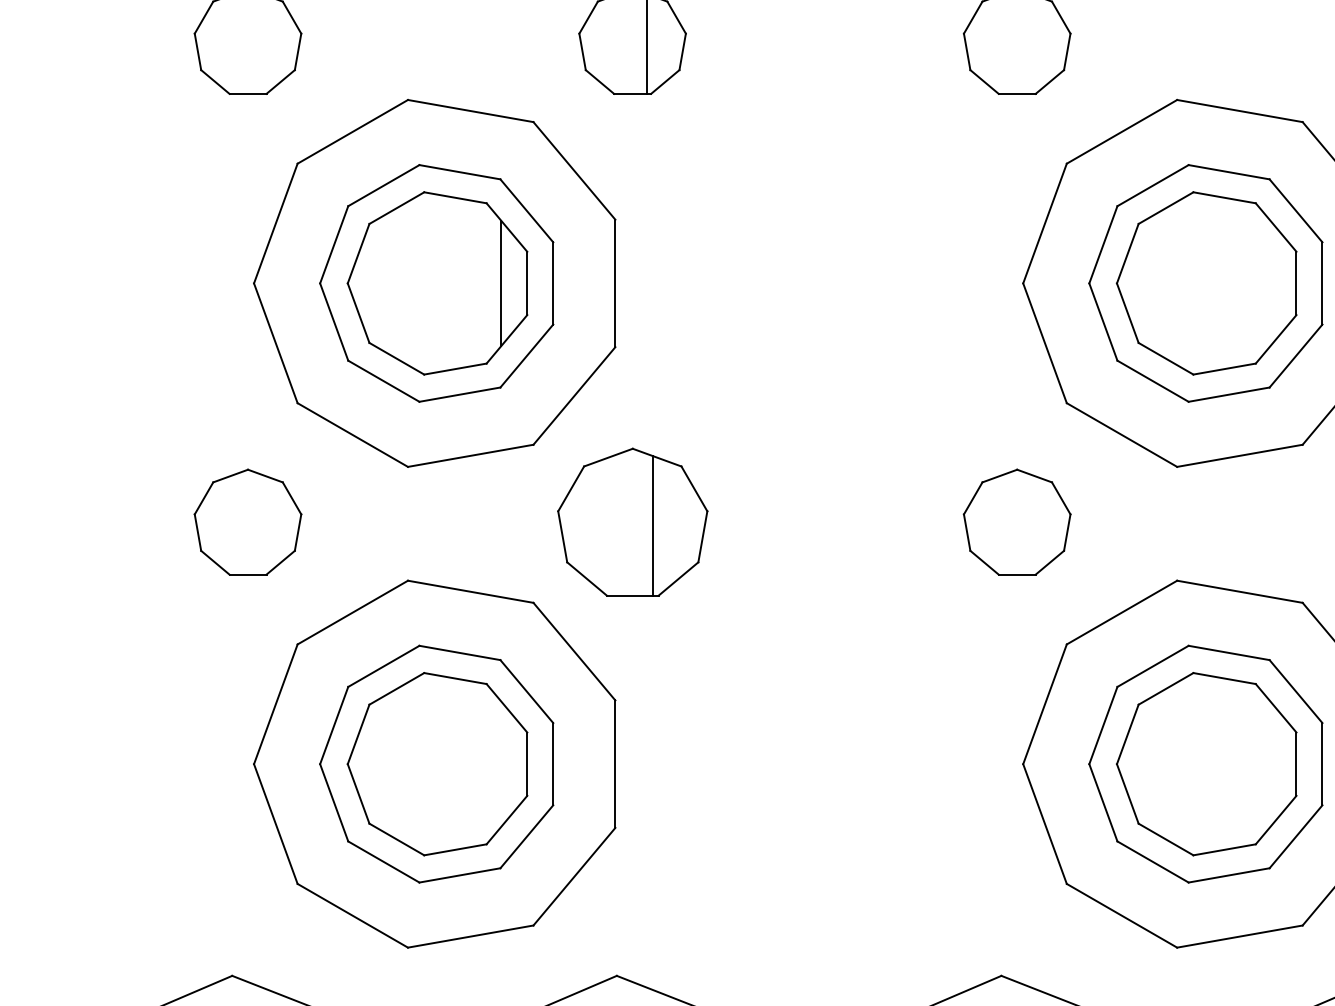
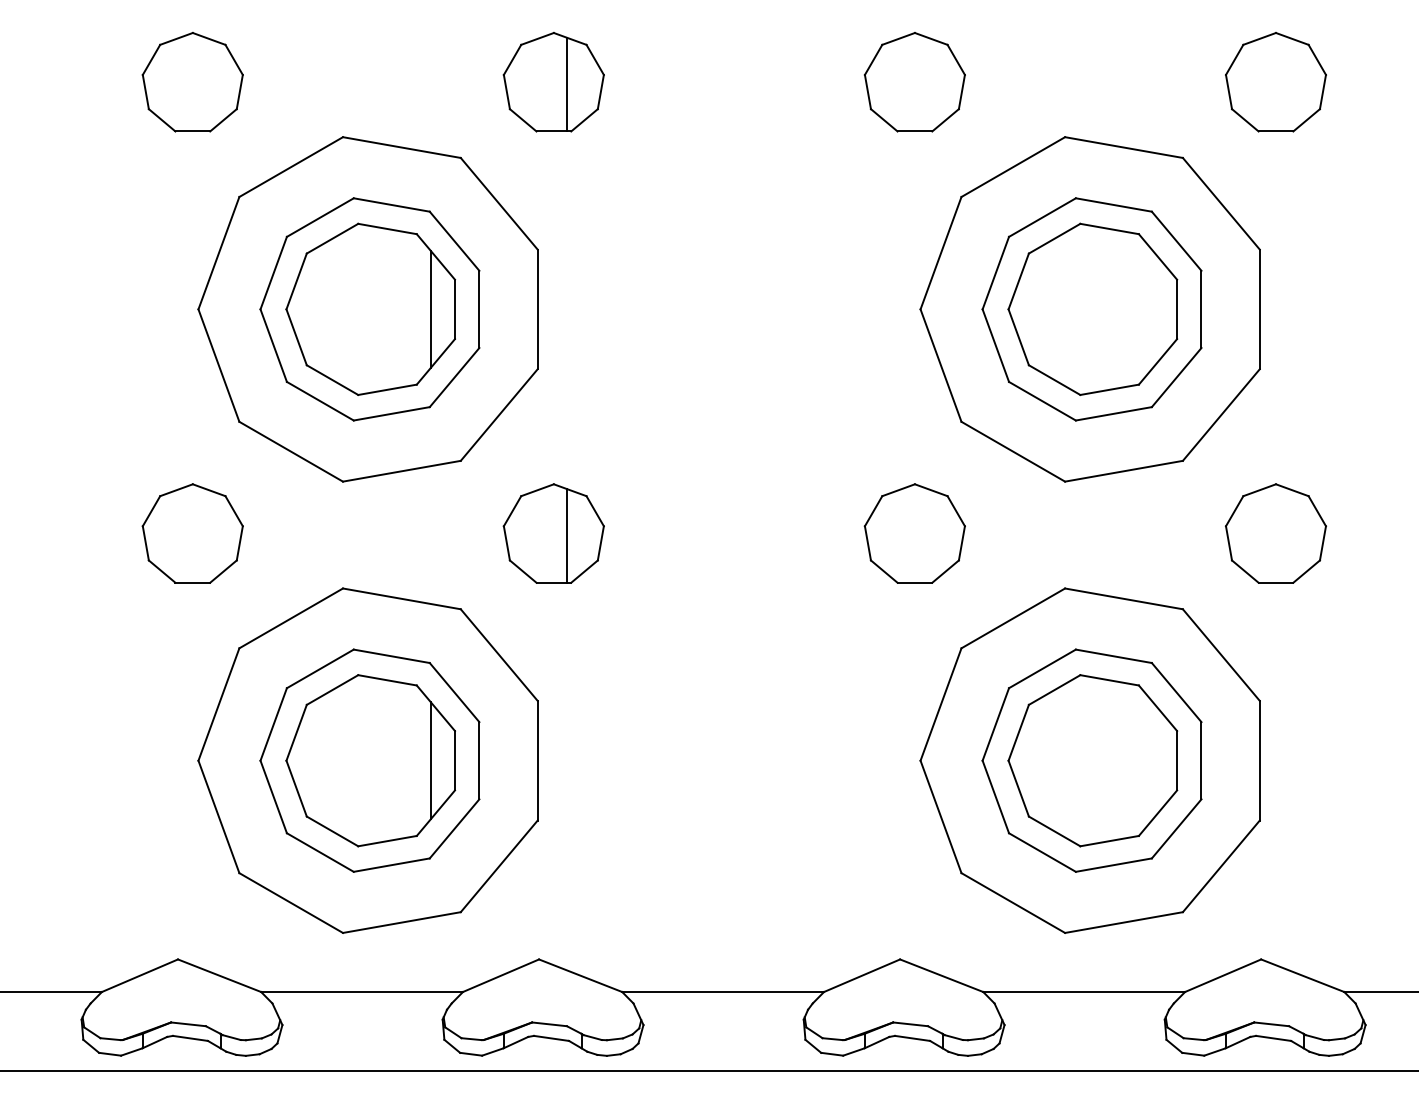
part: (632, 522) -> (553, 533), size x0.71
line: (501, 763) -> (430, 760), added

